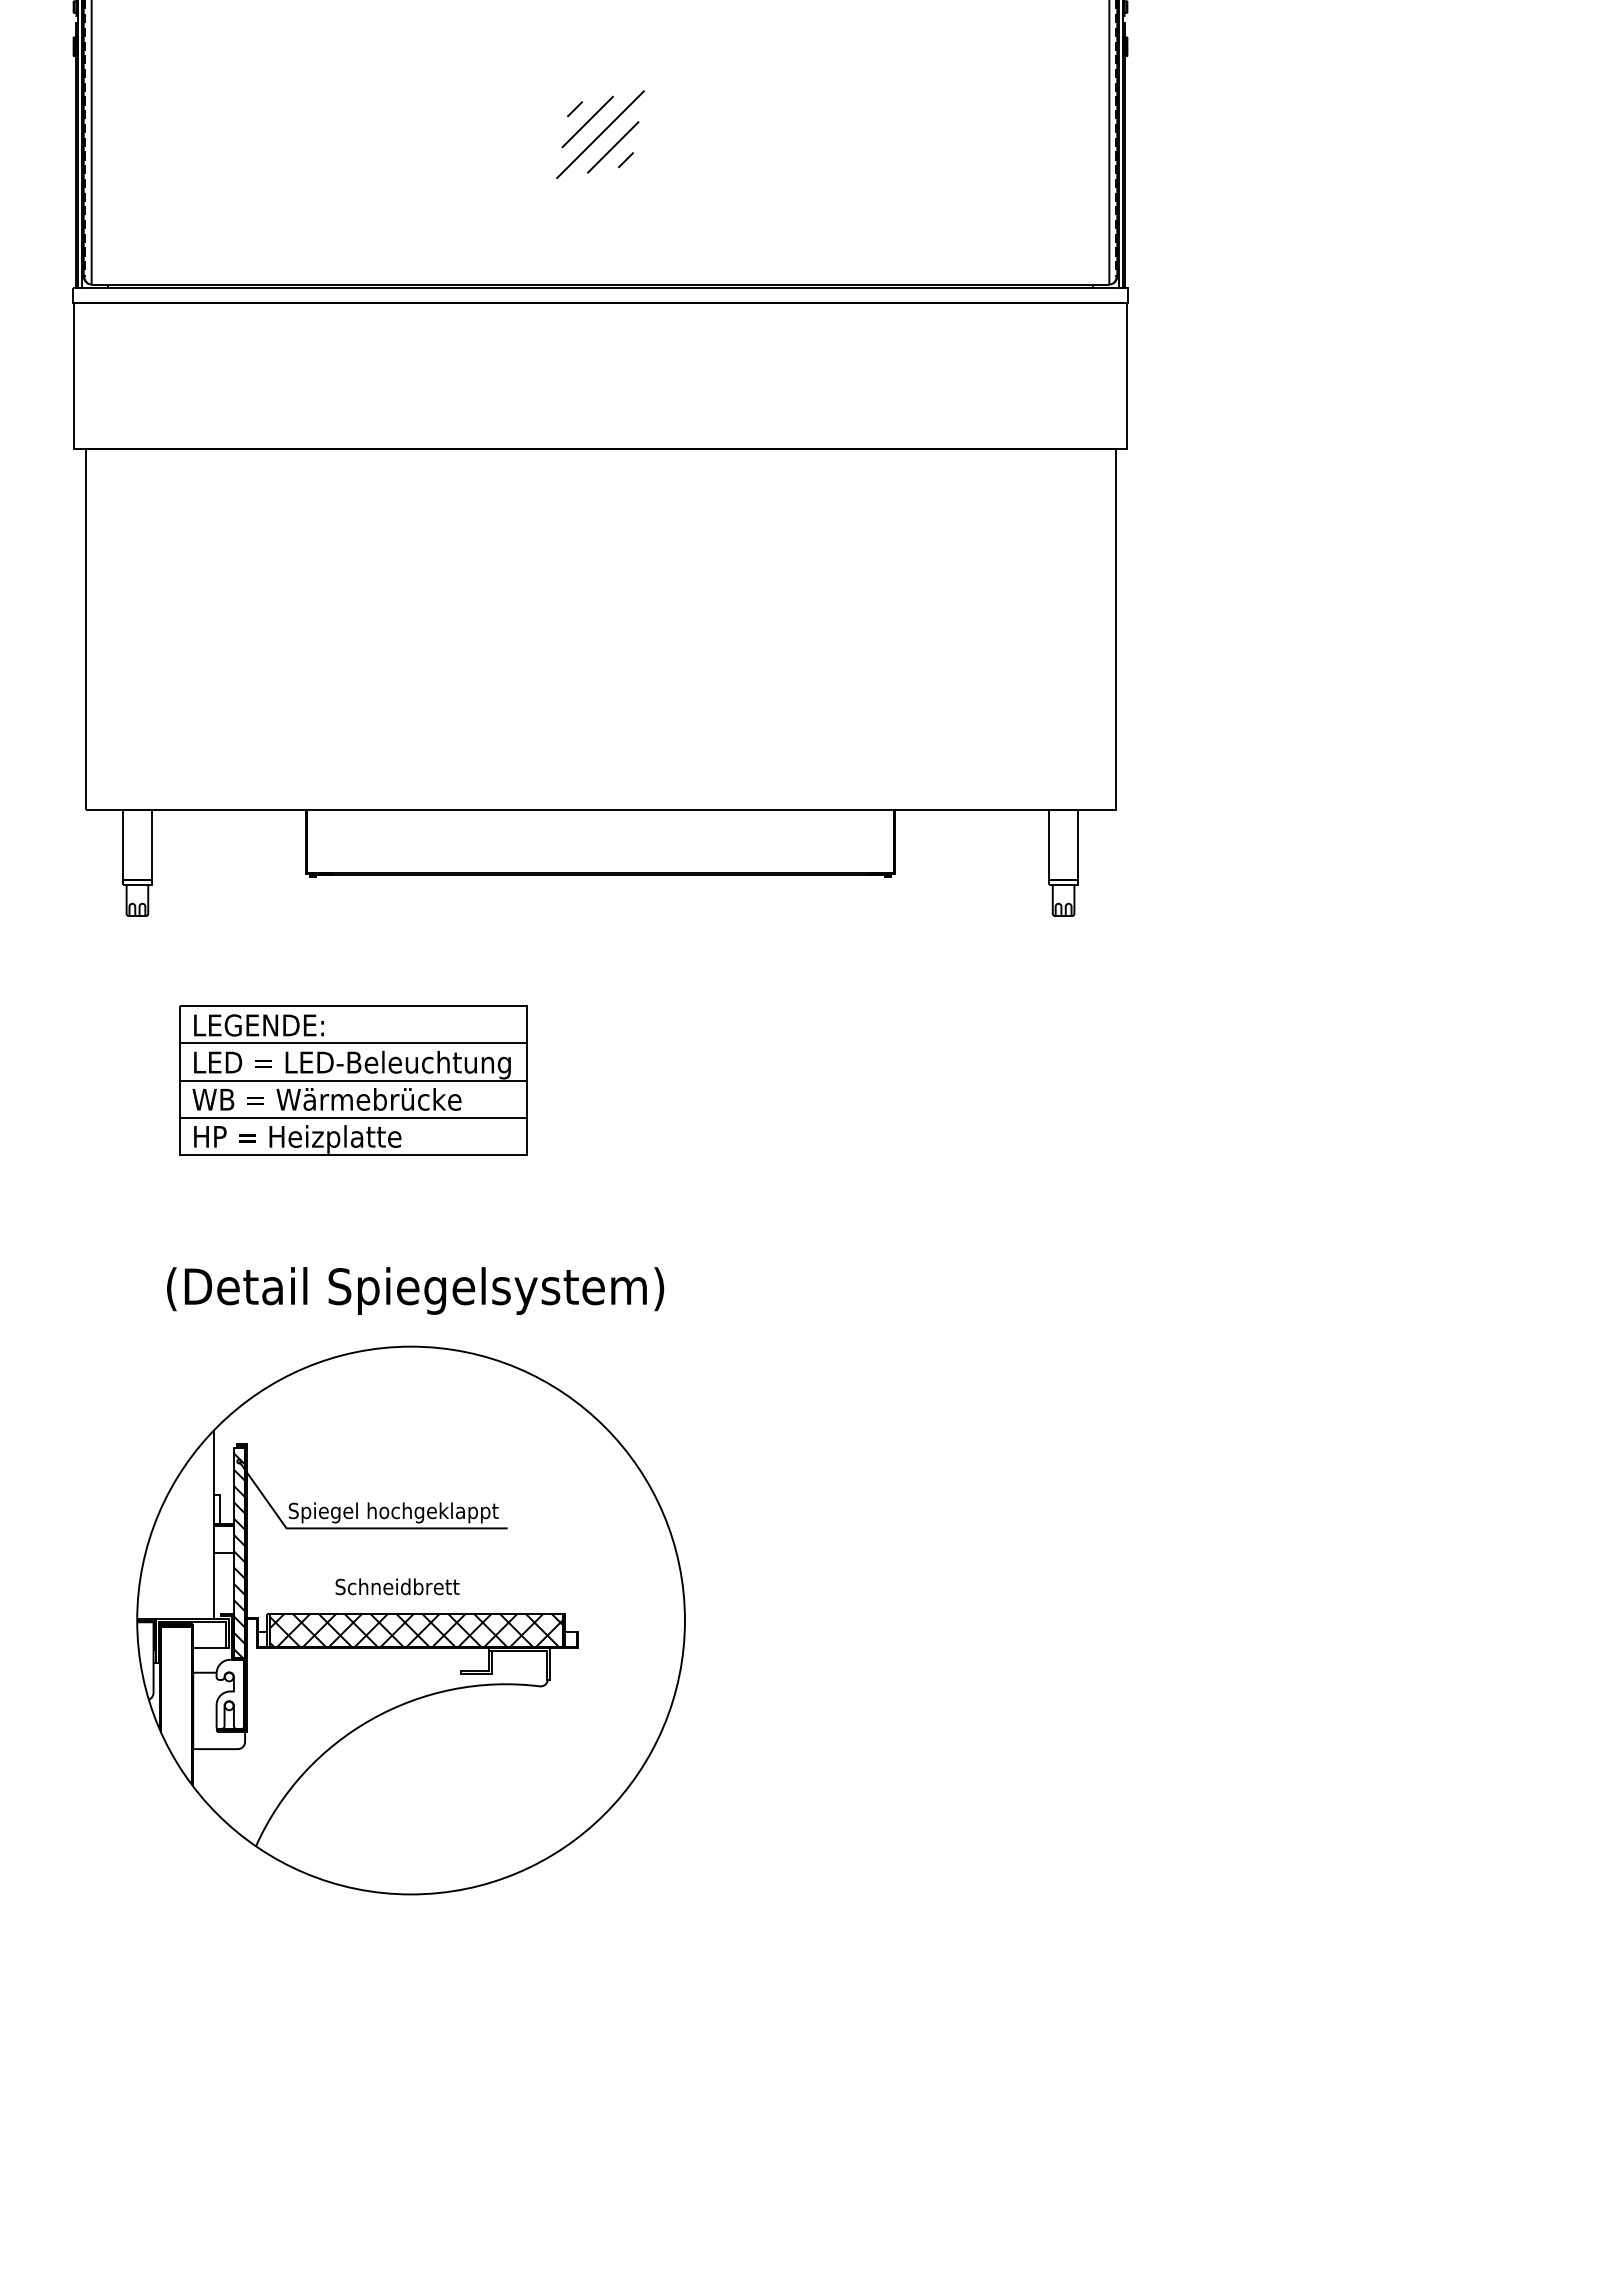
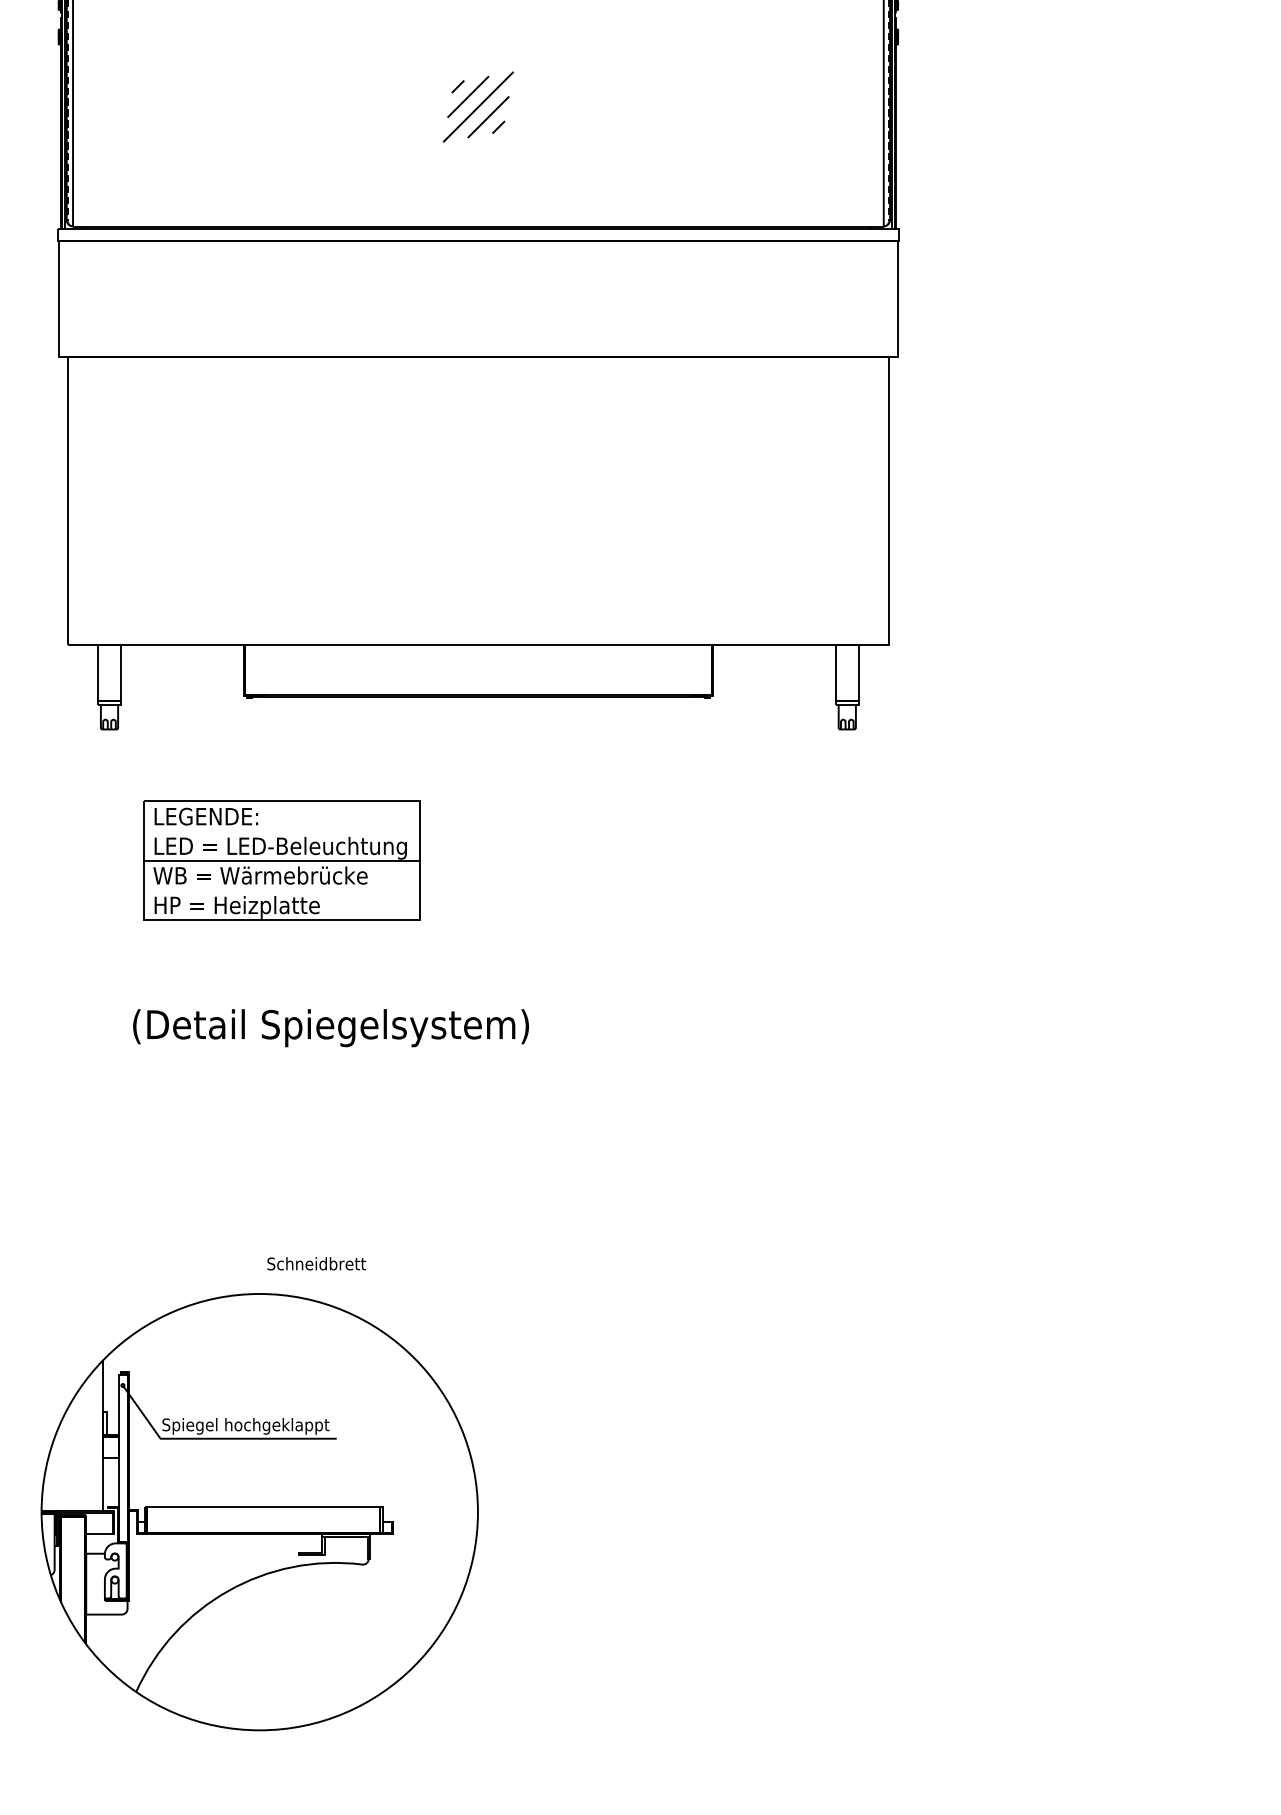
line: (353, 1043) -> (281, 831), removed
line: (353, 1117) -> (281, 889), removed
part: (410, 1620) -> (259, 1512), moved

